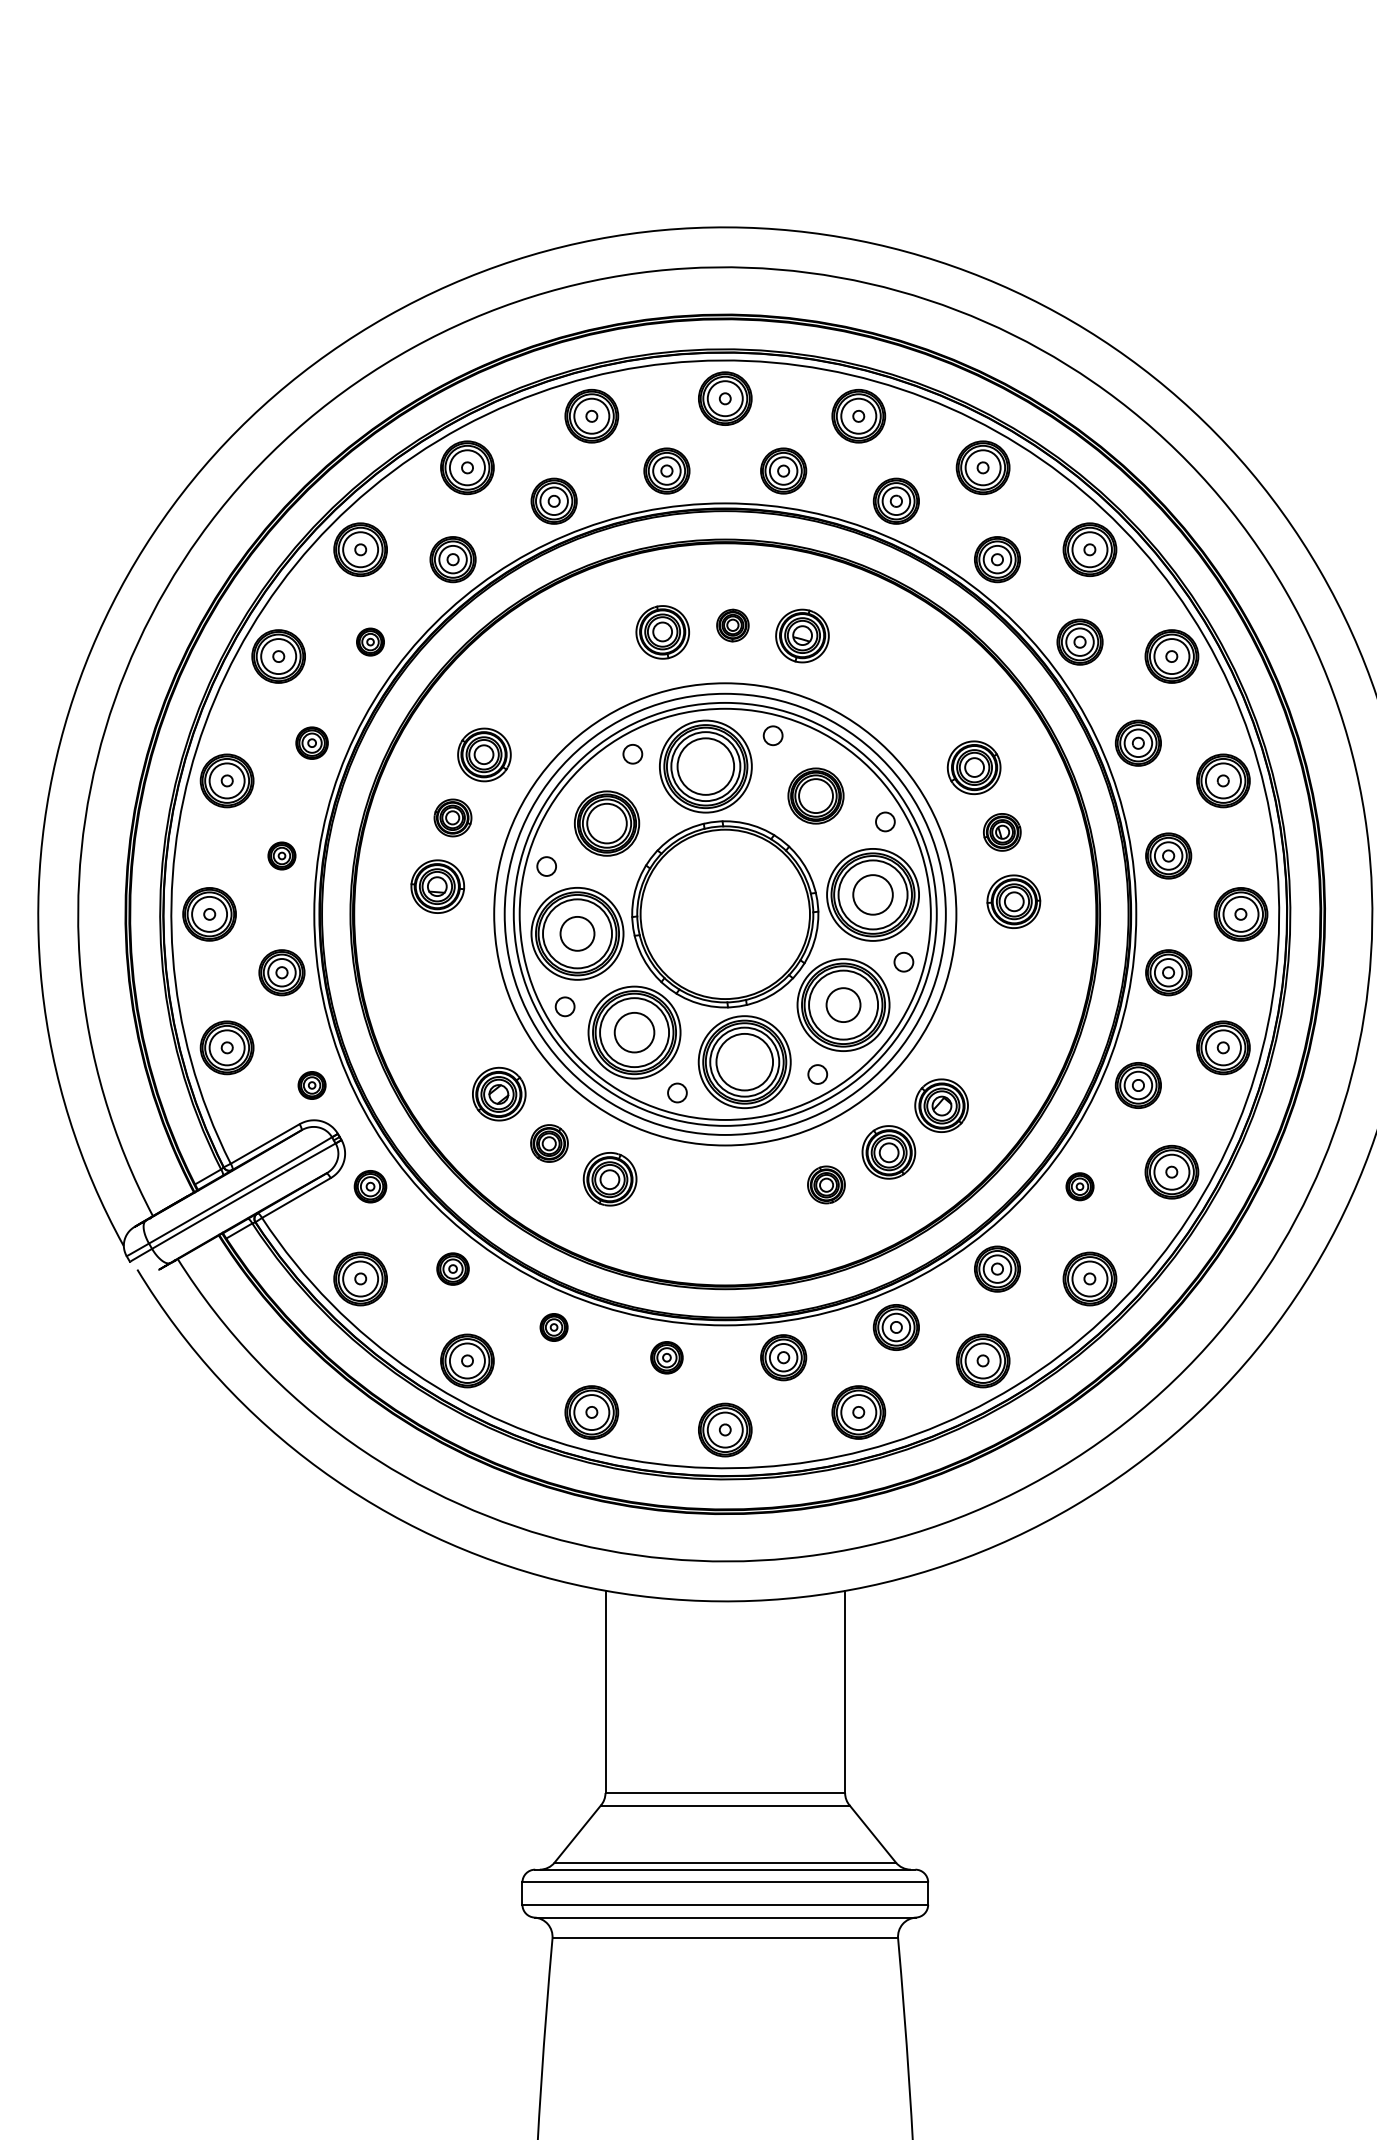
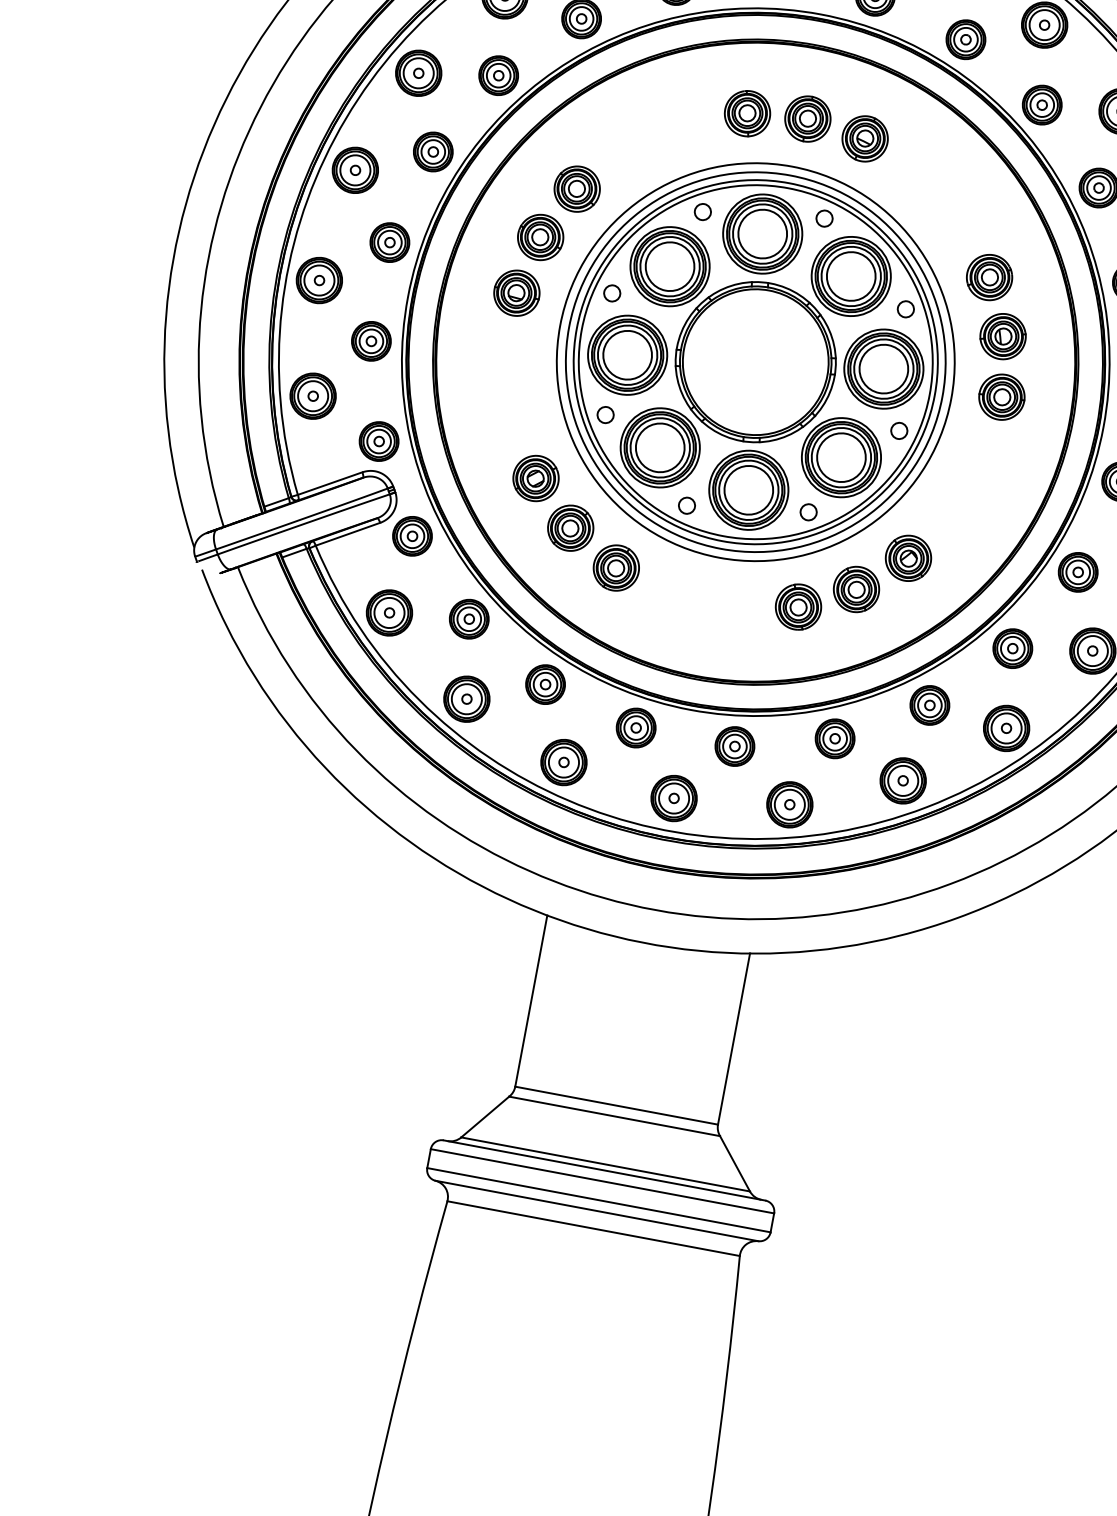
part: (732, 625) -> (807, 118), size x1.67
part: (370, 641) -> (498, 75), size x1.67
part: (311, 742) -> (432, 151), size x1.43
part: (815, 795) -> (850, 275), size x1.67
part: (452, 817) -> (540, 237), size x1.43
part: (606, 823) -> (669, 266), size x1.43
part: (1002, 832) -> (1003, 336), size x1.43
part: (281, 855) -> (389, 242), size x1.67
circle: (872, 894) -> (883, 368), size x1.43
circle: (577, 933) -> (627, 354), size x1.67
circle: (843, 1004) -> (841, 457), size x1.67
circle: (634, 1032) -> (660, 447), size x1.43
part: (311, 1085) -> (378, 441), size x1.67
part: (549, 1143) -> (570, 528), size x1.43
part: (826, 1184) -> (798, 606), size x1.43
part: (370, 1186) -> (412, 536), size x1.43
part: (1079, 1186) -> (1012, 648), size x1.67
part: (452, 1268) -> (468, 618), size x1.43
part: (553, 1327) -> (544, 684), size x1.67
part: (666, 1357) -> (635, 727), size x1.43

